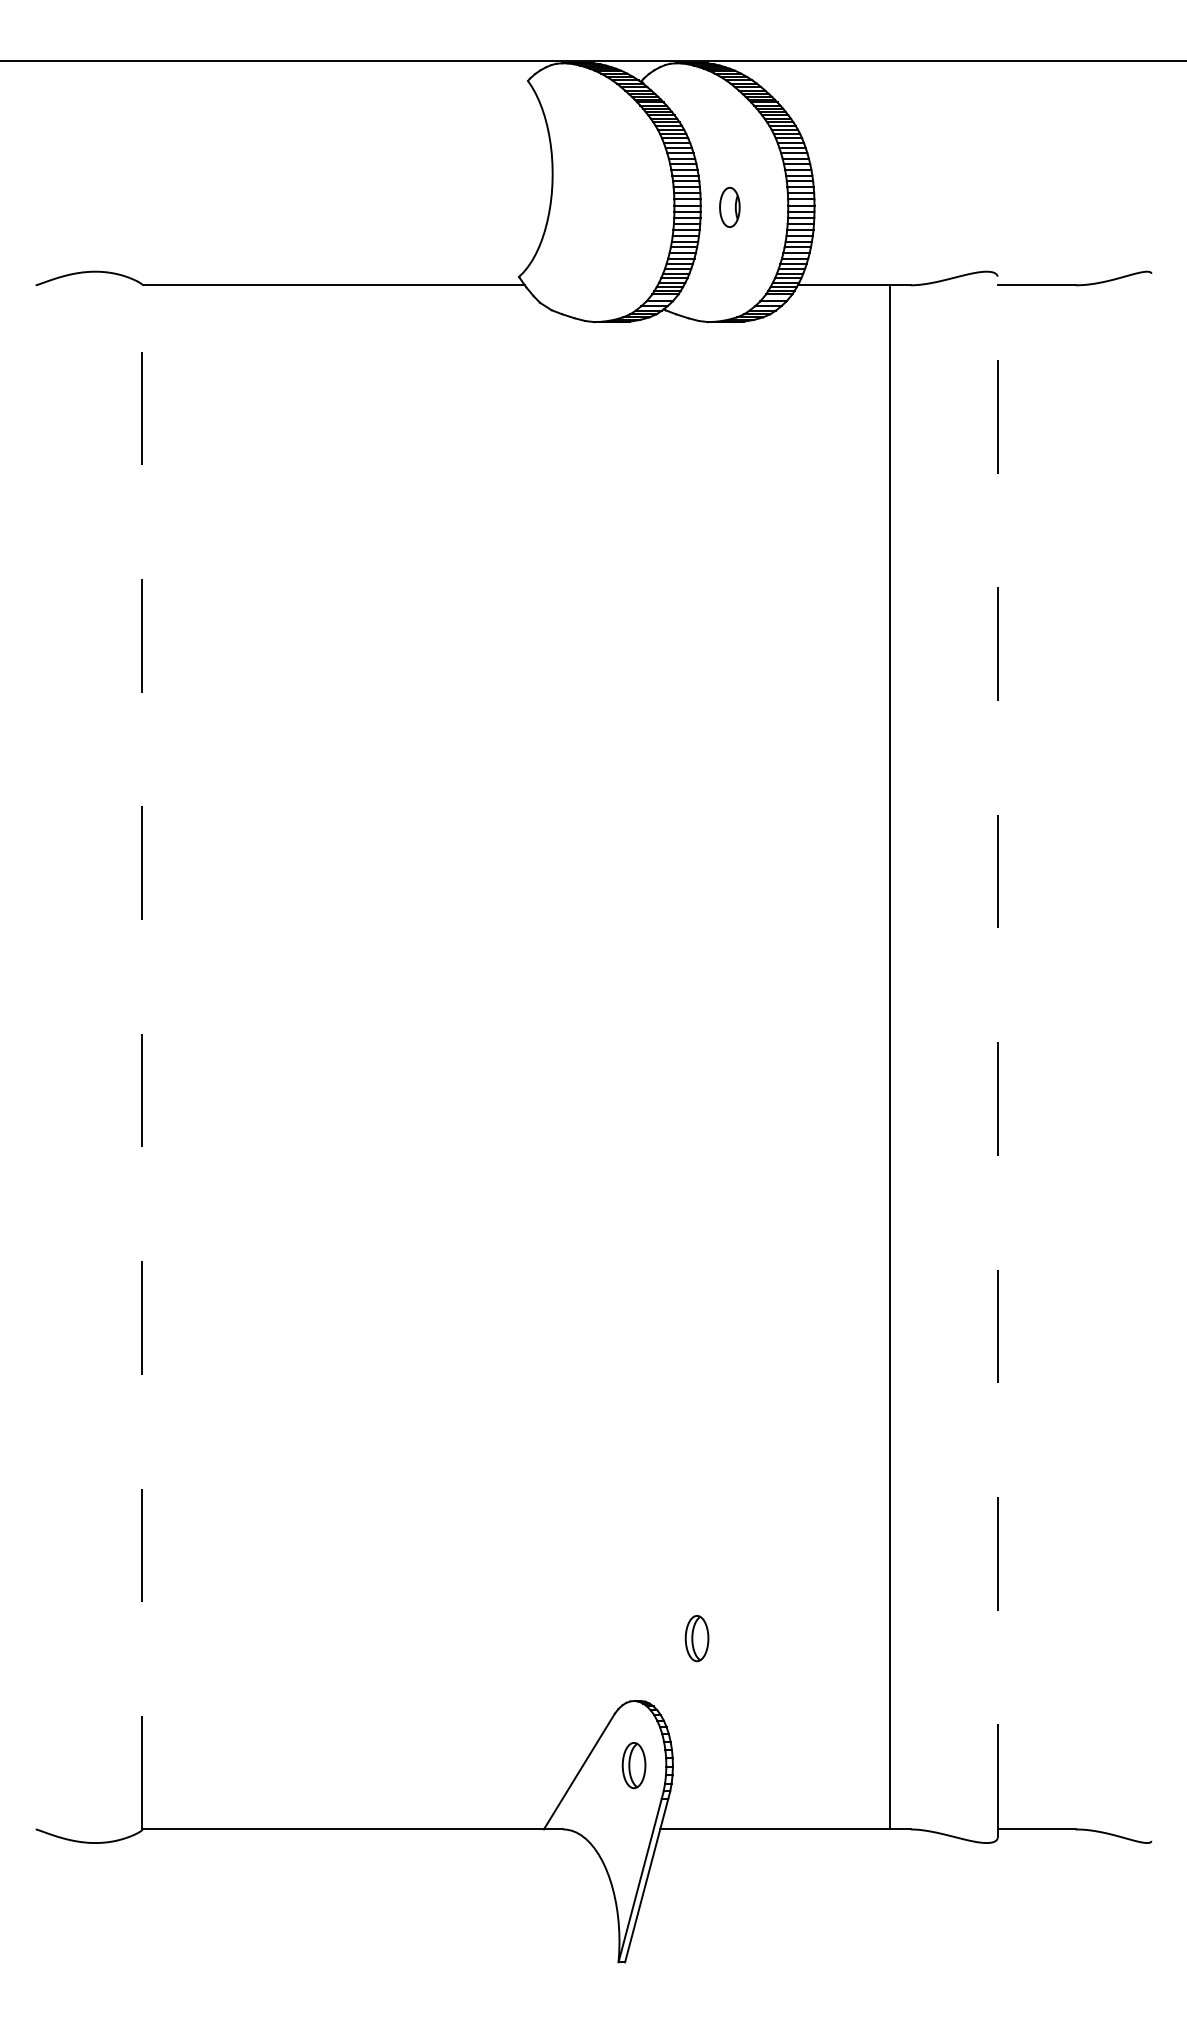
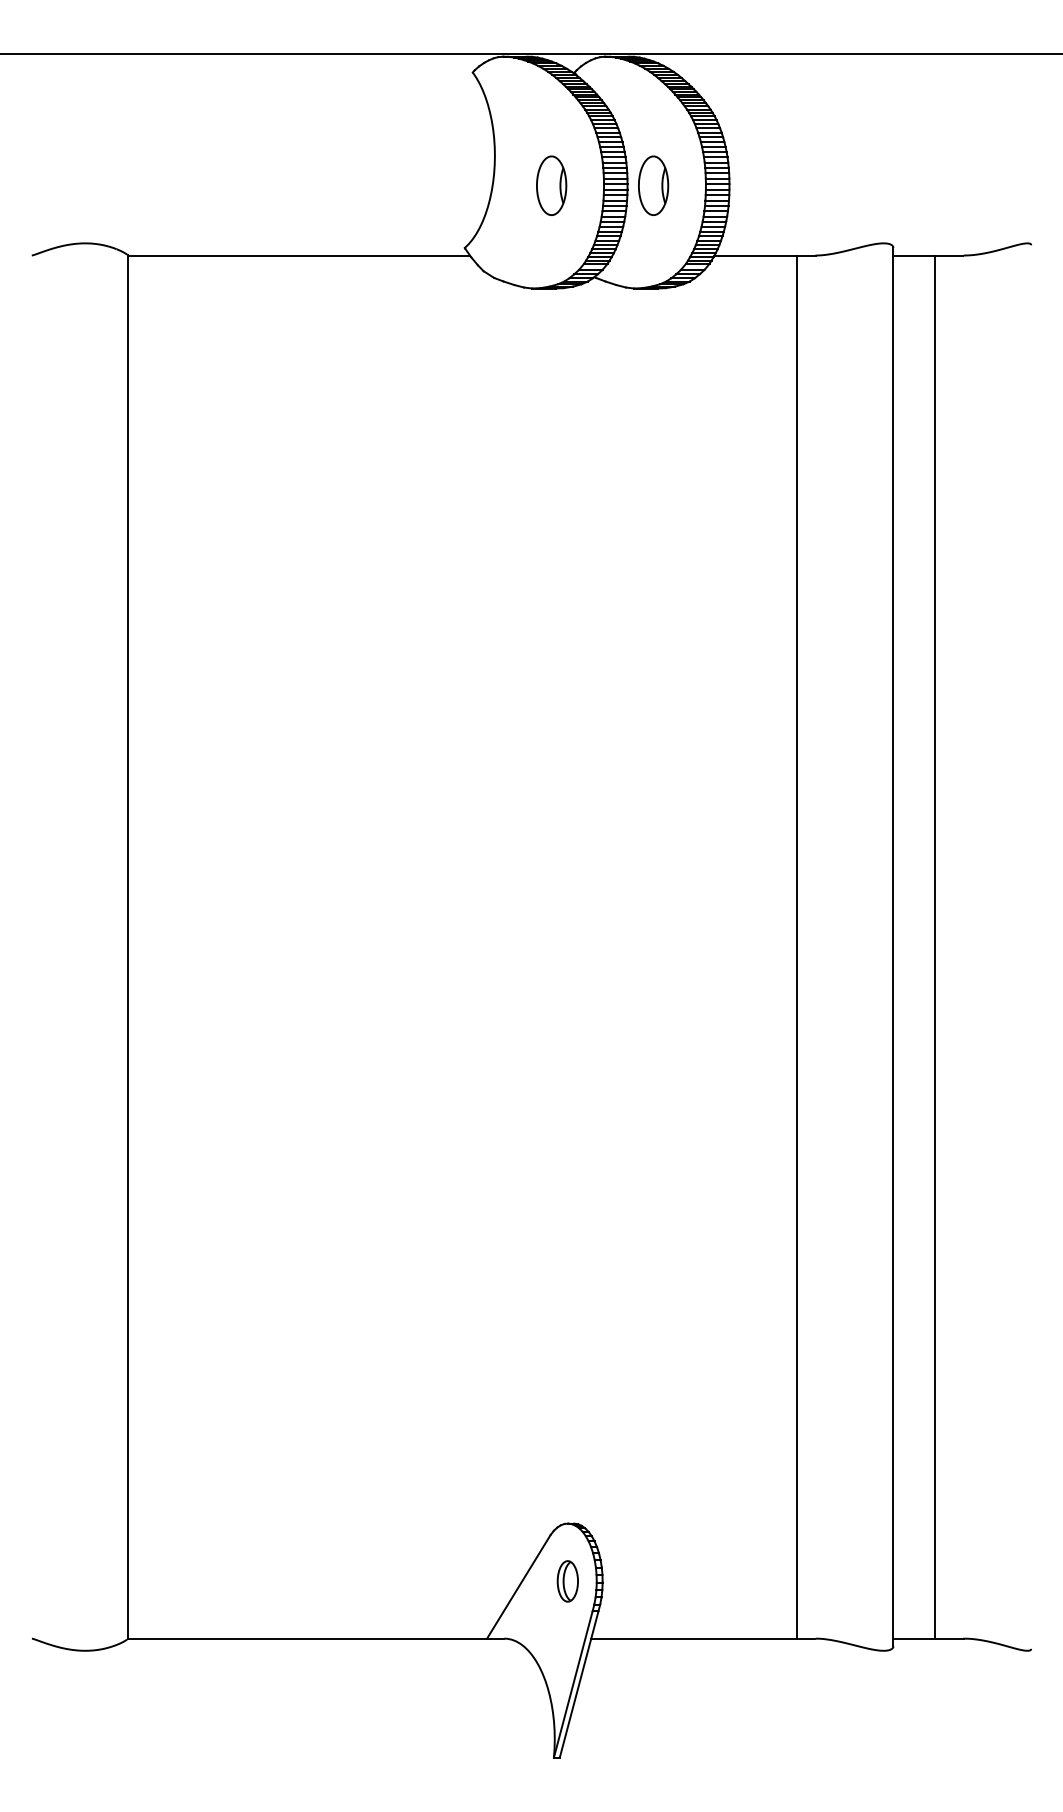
part: (615, 207) -> (551, 185), added
part: (729, 207) -> (653, 185), size x1.67
line: (142, 1056) -> (127, 946), dashed -> solid
line: (997, 1057) -> (893, 947), dashed -> solid
line: (1044, 1057) -> (935, 947), added
part: (696, 1638) -> (623, 1467), removed

